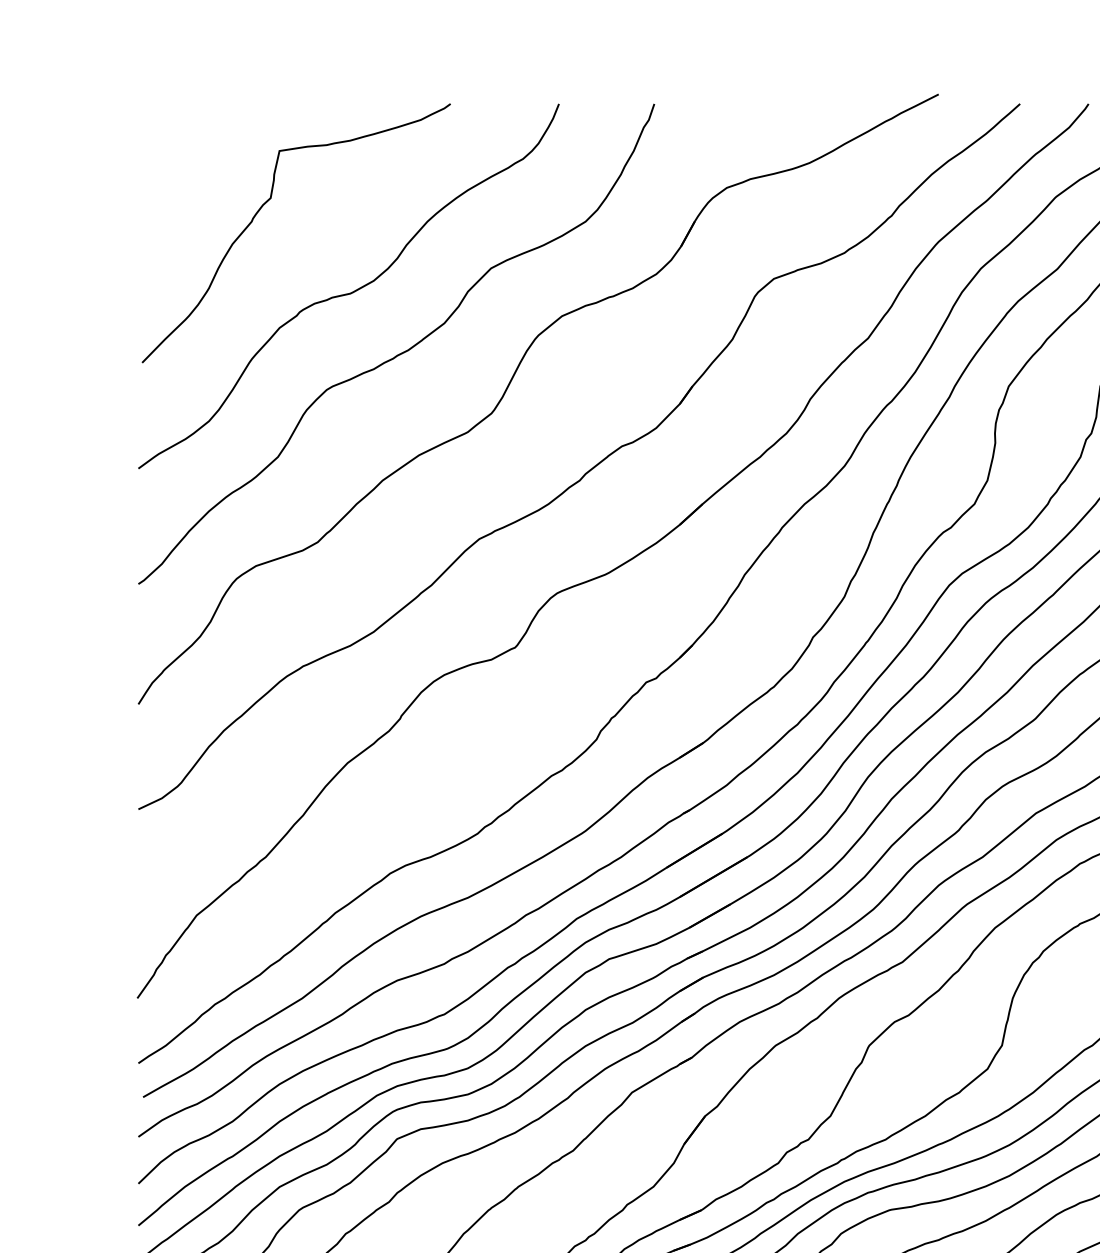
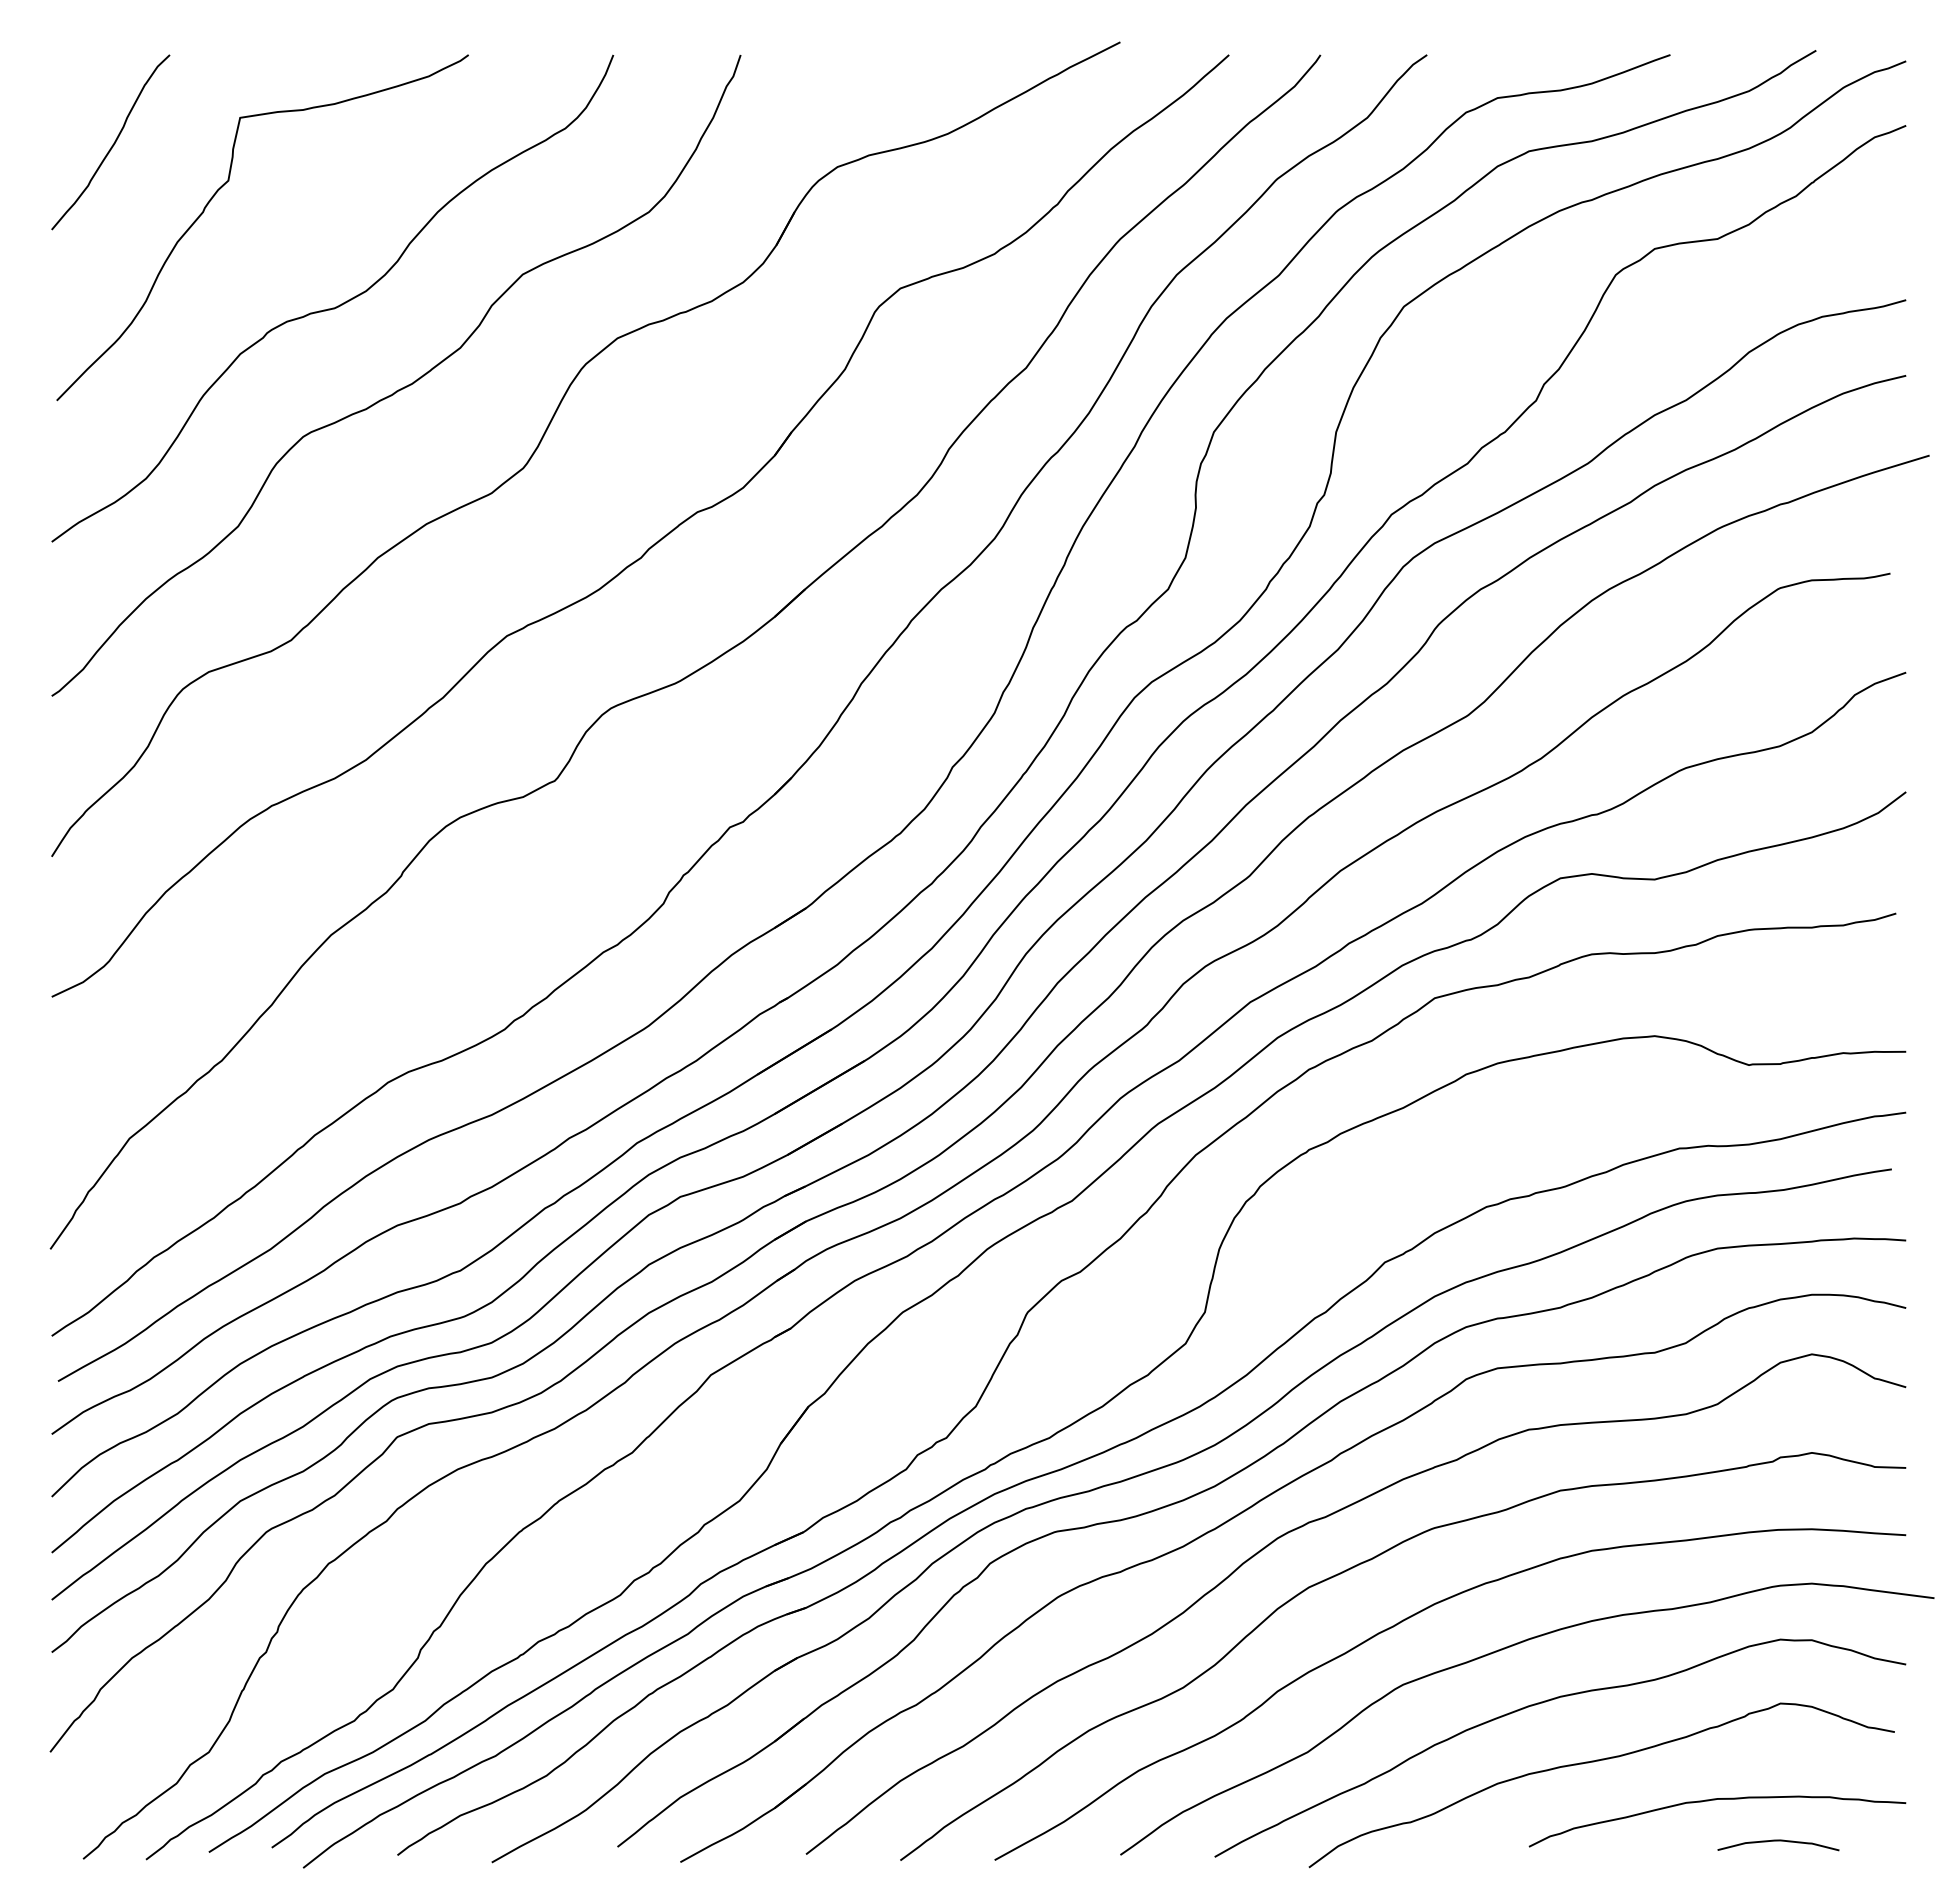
curve: (183, 170) -> (112, 144), added

